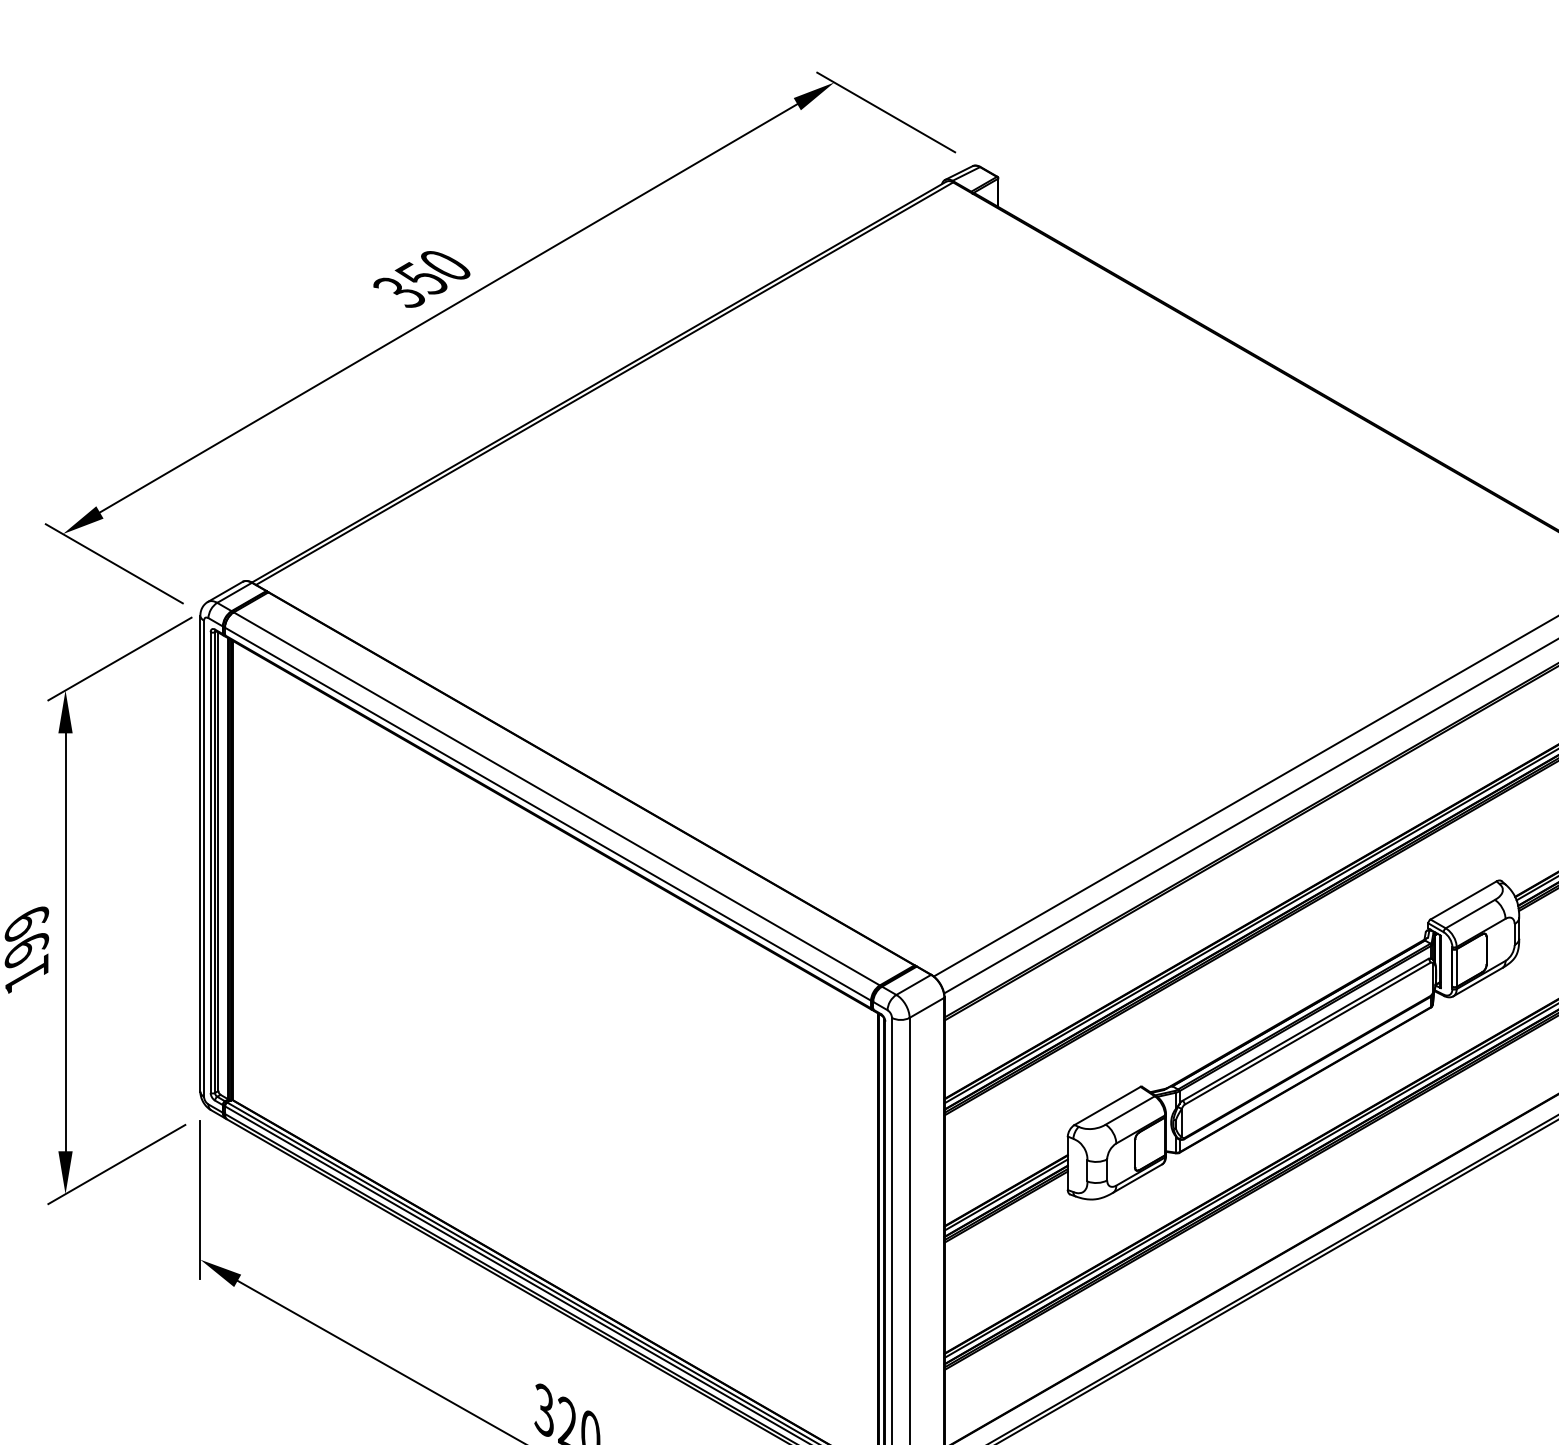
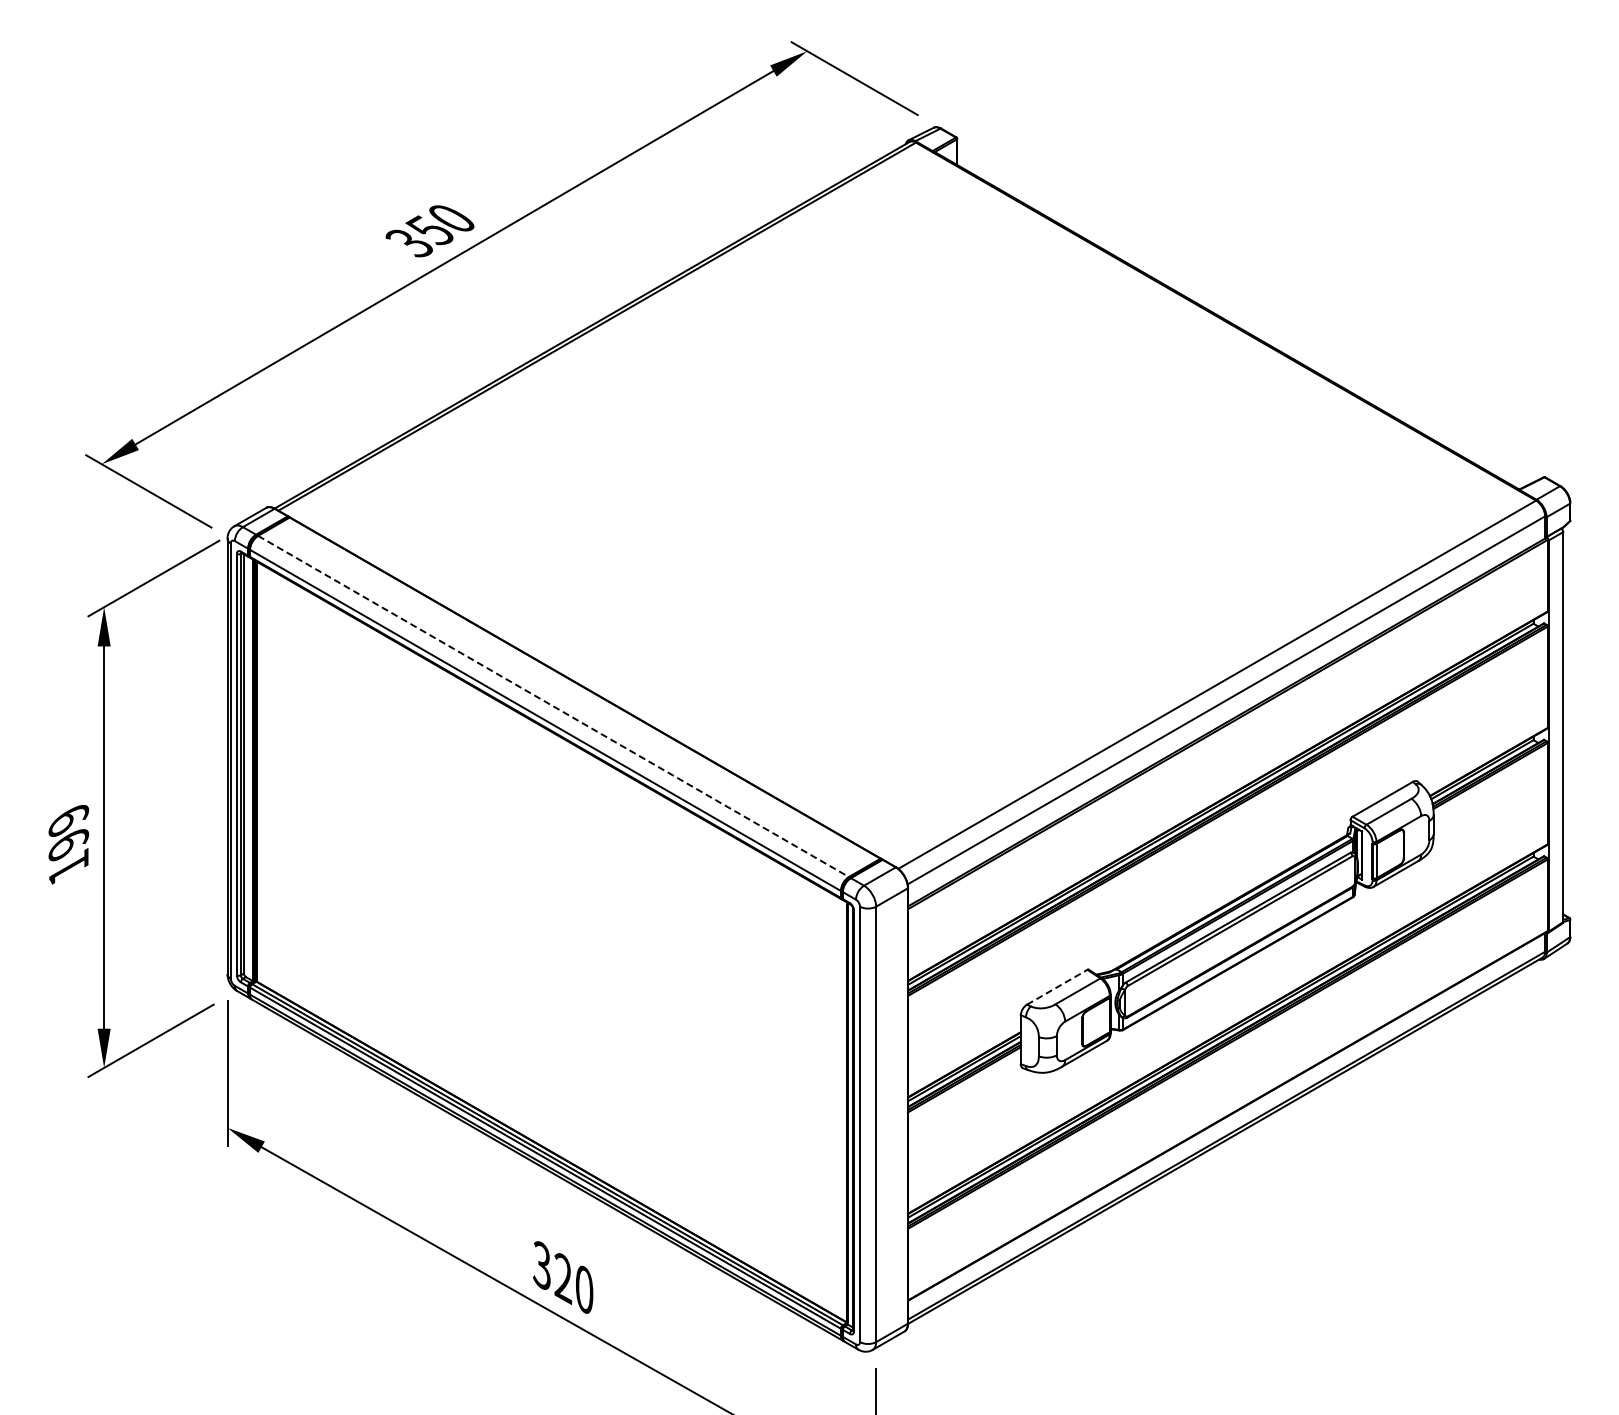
line: (556, 798) -> (553, 706), solid -> dashed
line: (1107, 1106) -> (1057, 987), solid -> dashed

